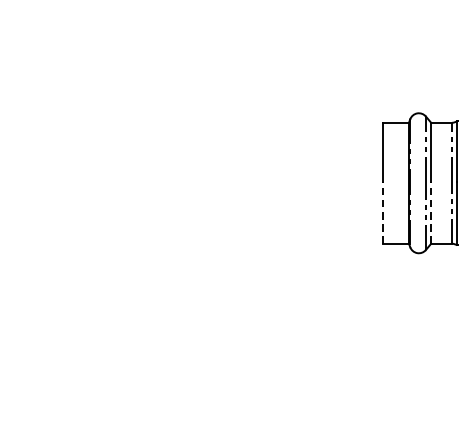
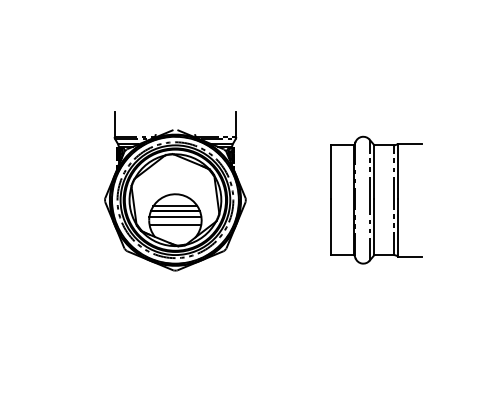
part: (211, 173) -> (175, 191), added
line: (383, 213) -> (331, 227), dashed -> solid
line: (431, 213) -> (374, 227), dashed -> solid

